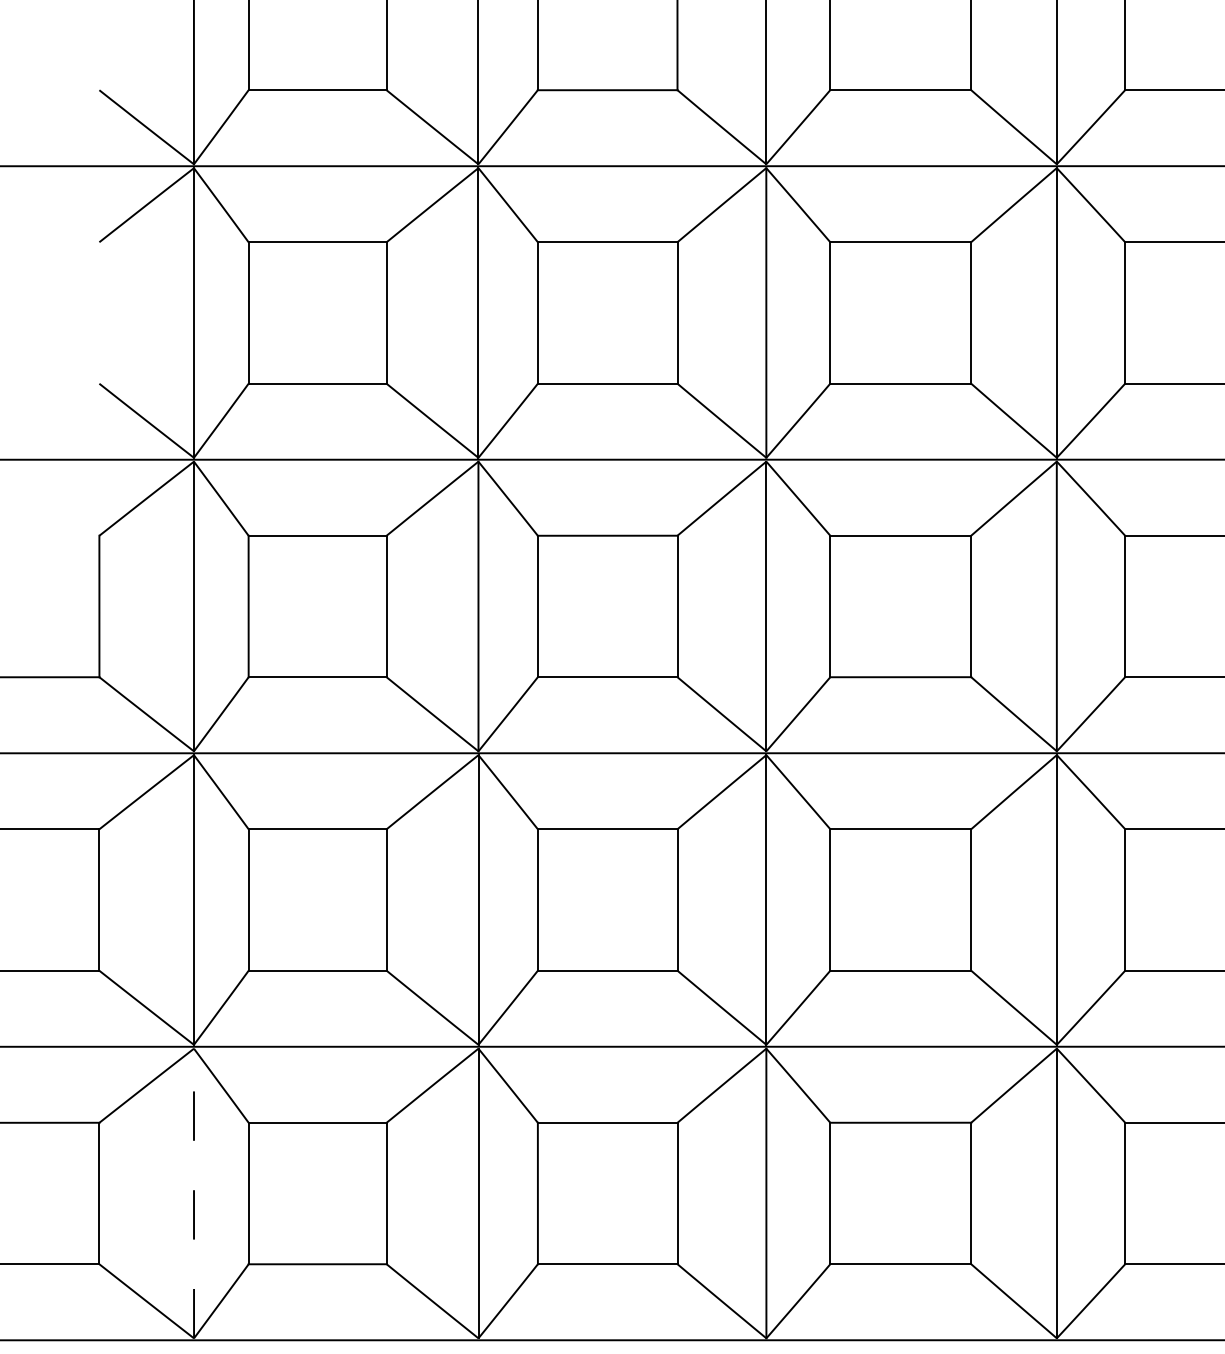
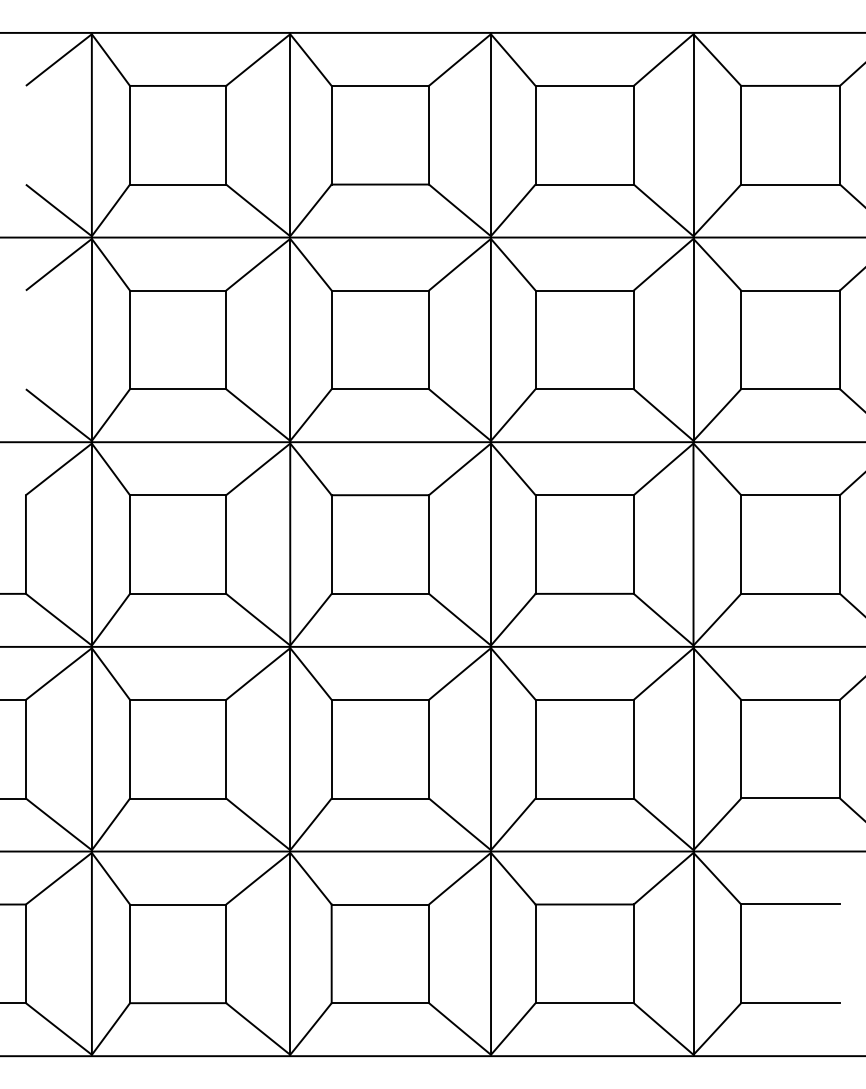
line: (193, 1193) -> (91, 953), dashed -> solid

